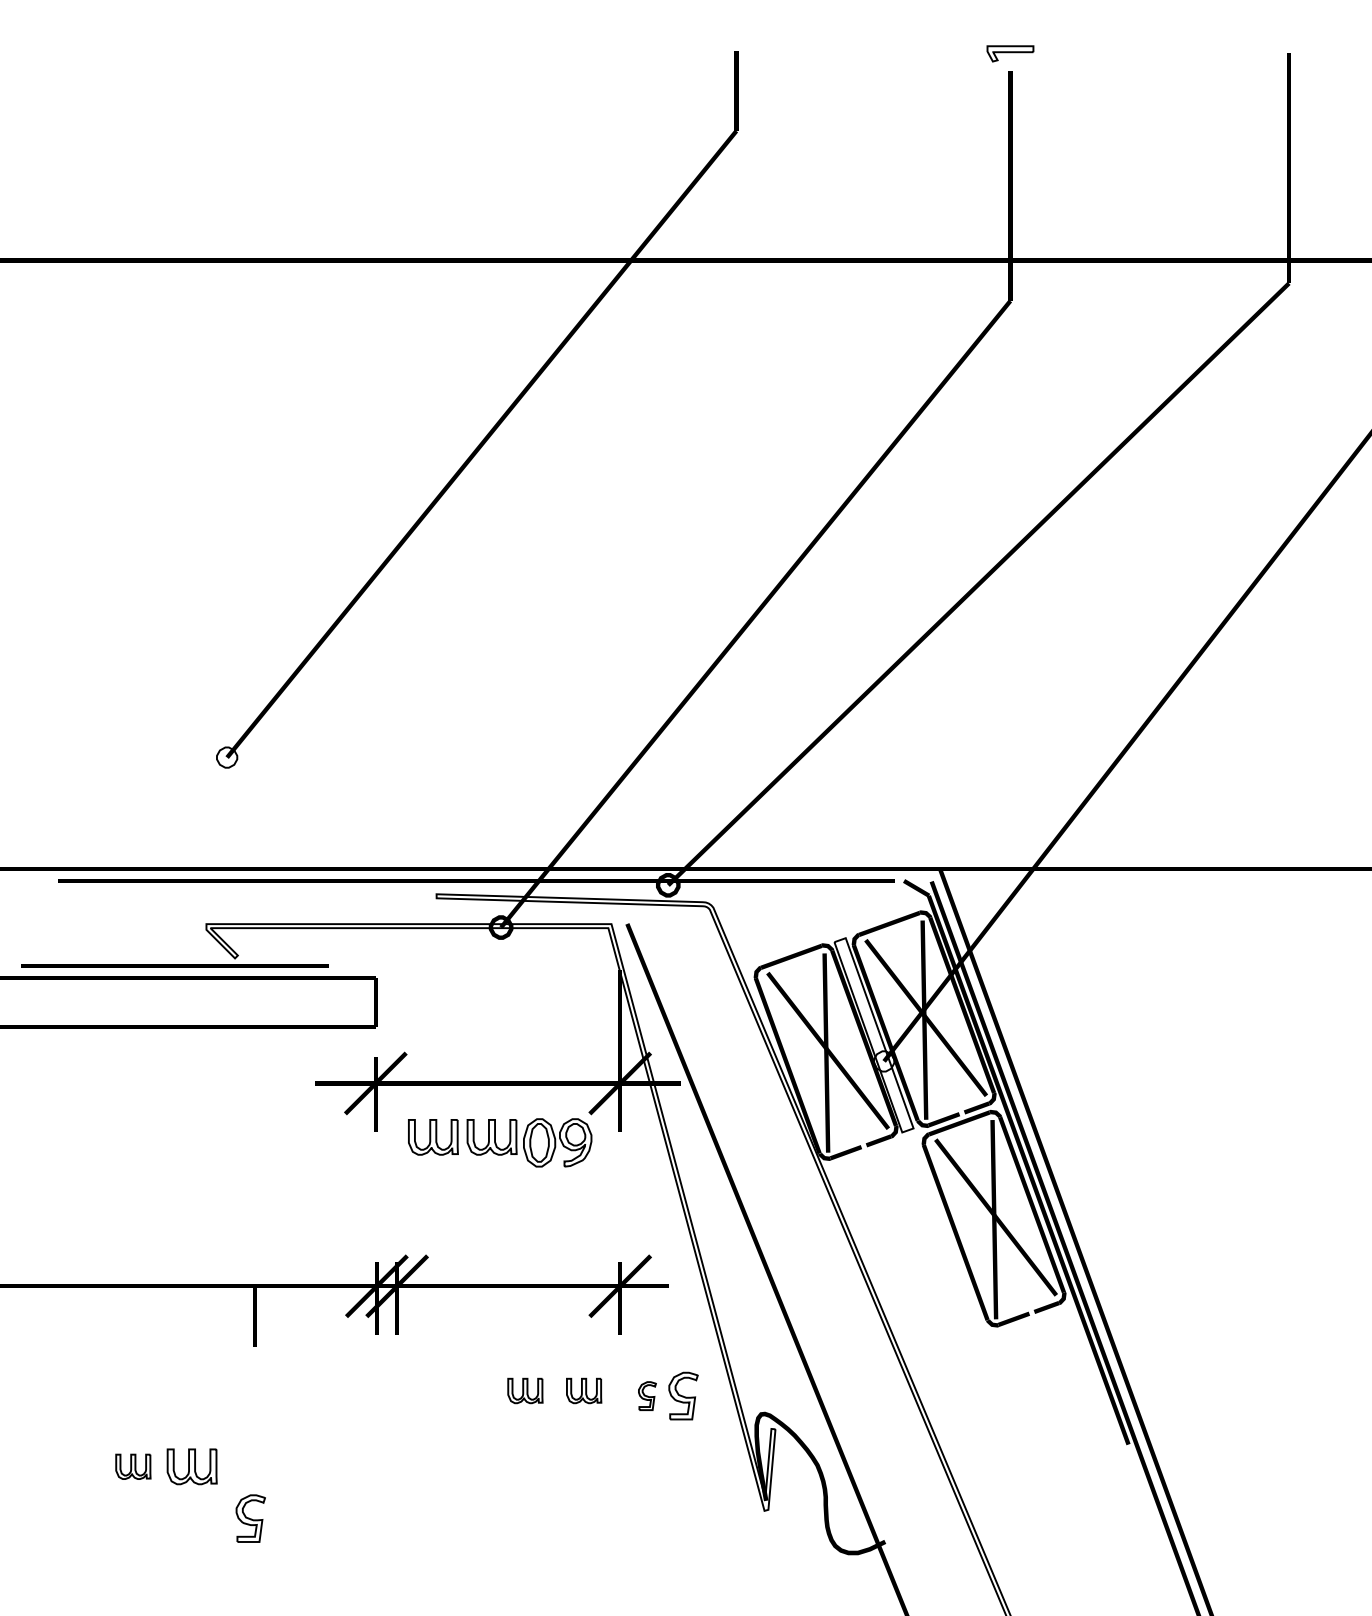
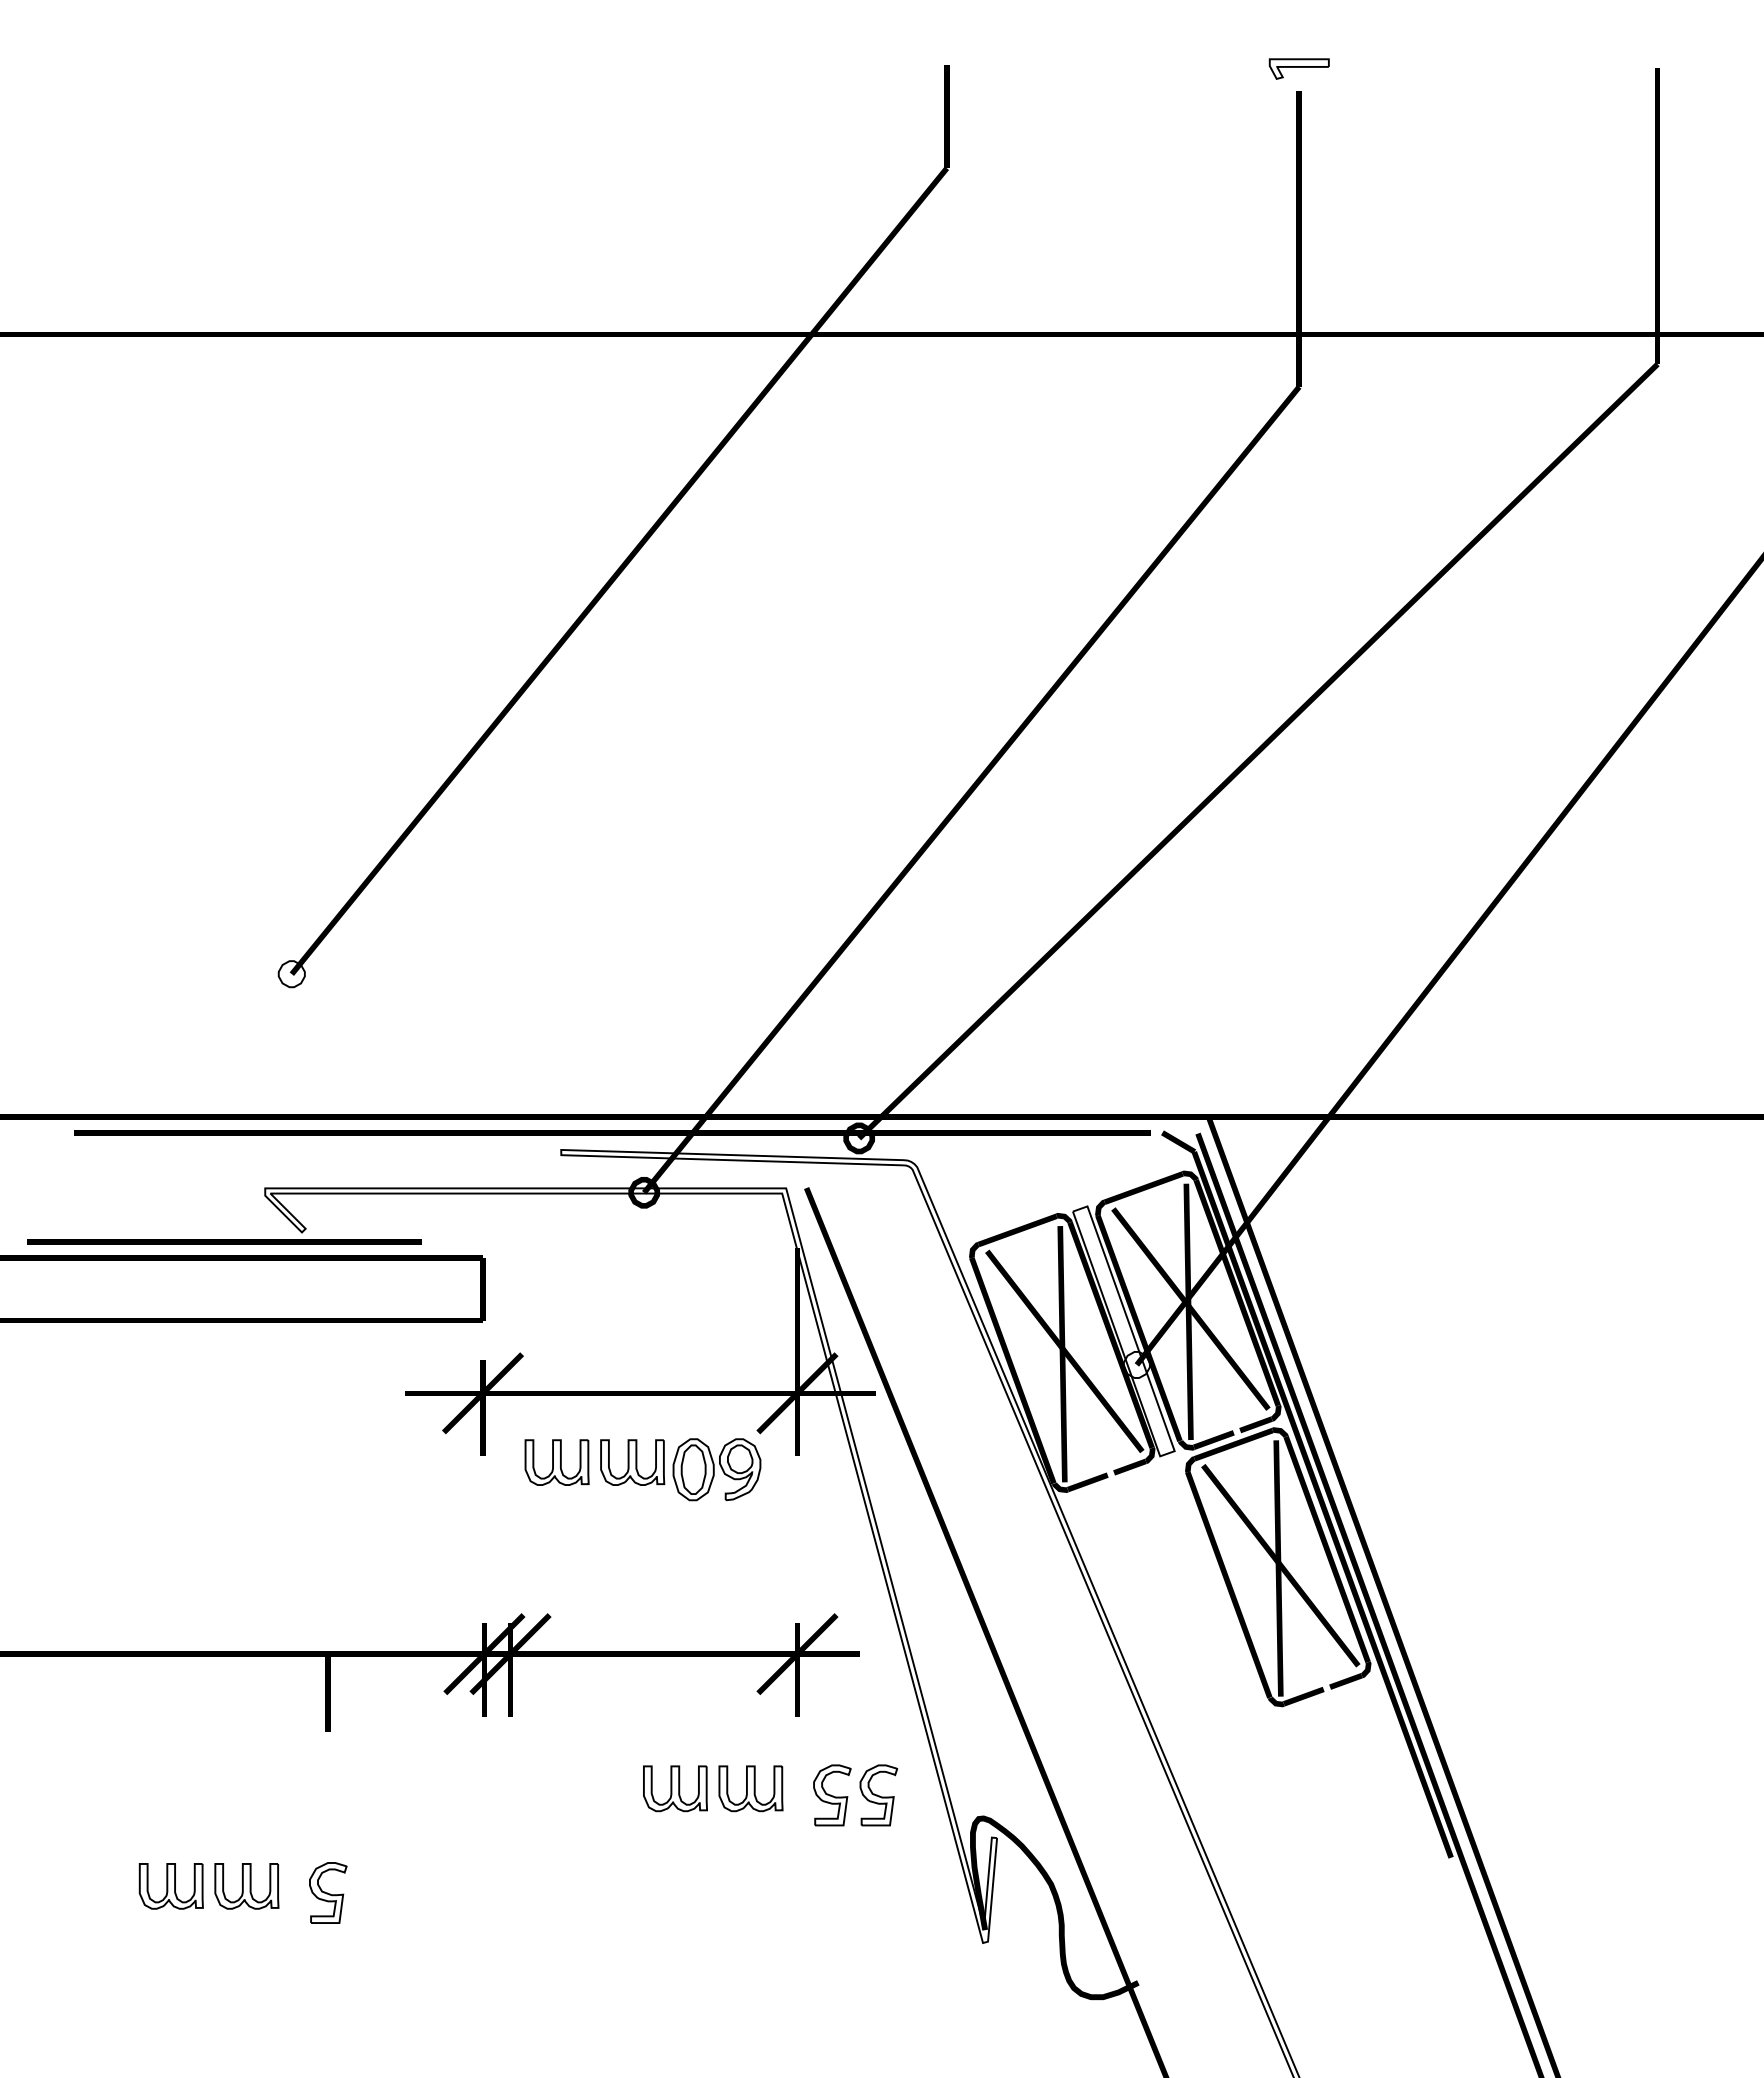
part: (525, 1390) -> (675, 1788), size x1.43
part: (583, 1390) -> (750, 1788), size x1.43
part: (647, 1396) -> (832, 1795), size x1.67
part: (132, 1466) -> (170, 1886), size x1.43
part: (250, 1518) -> (328, 1892), moved

